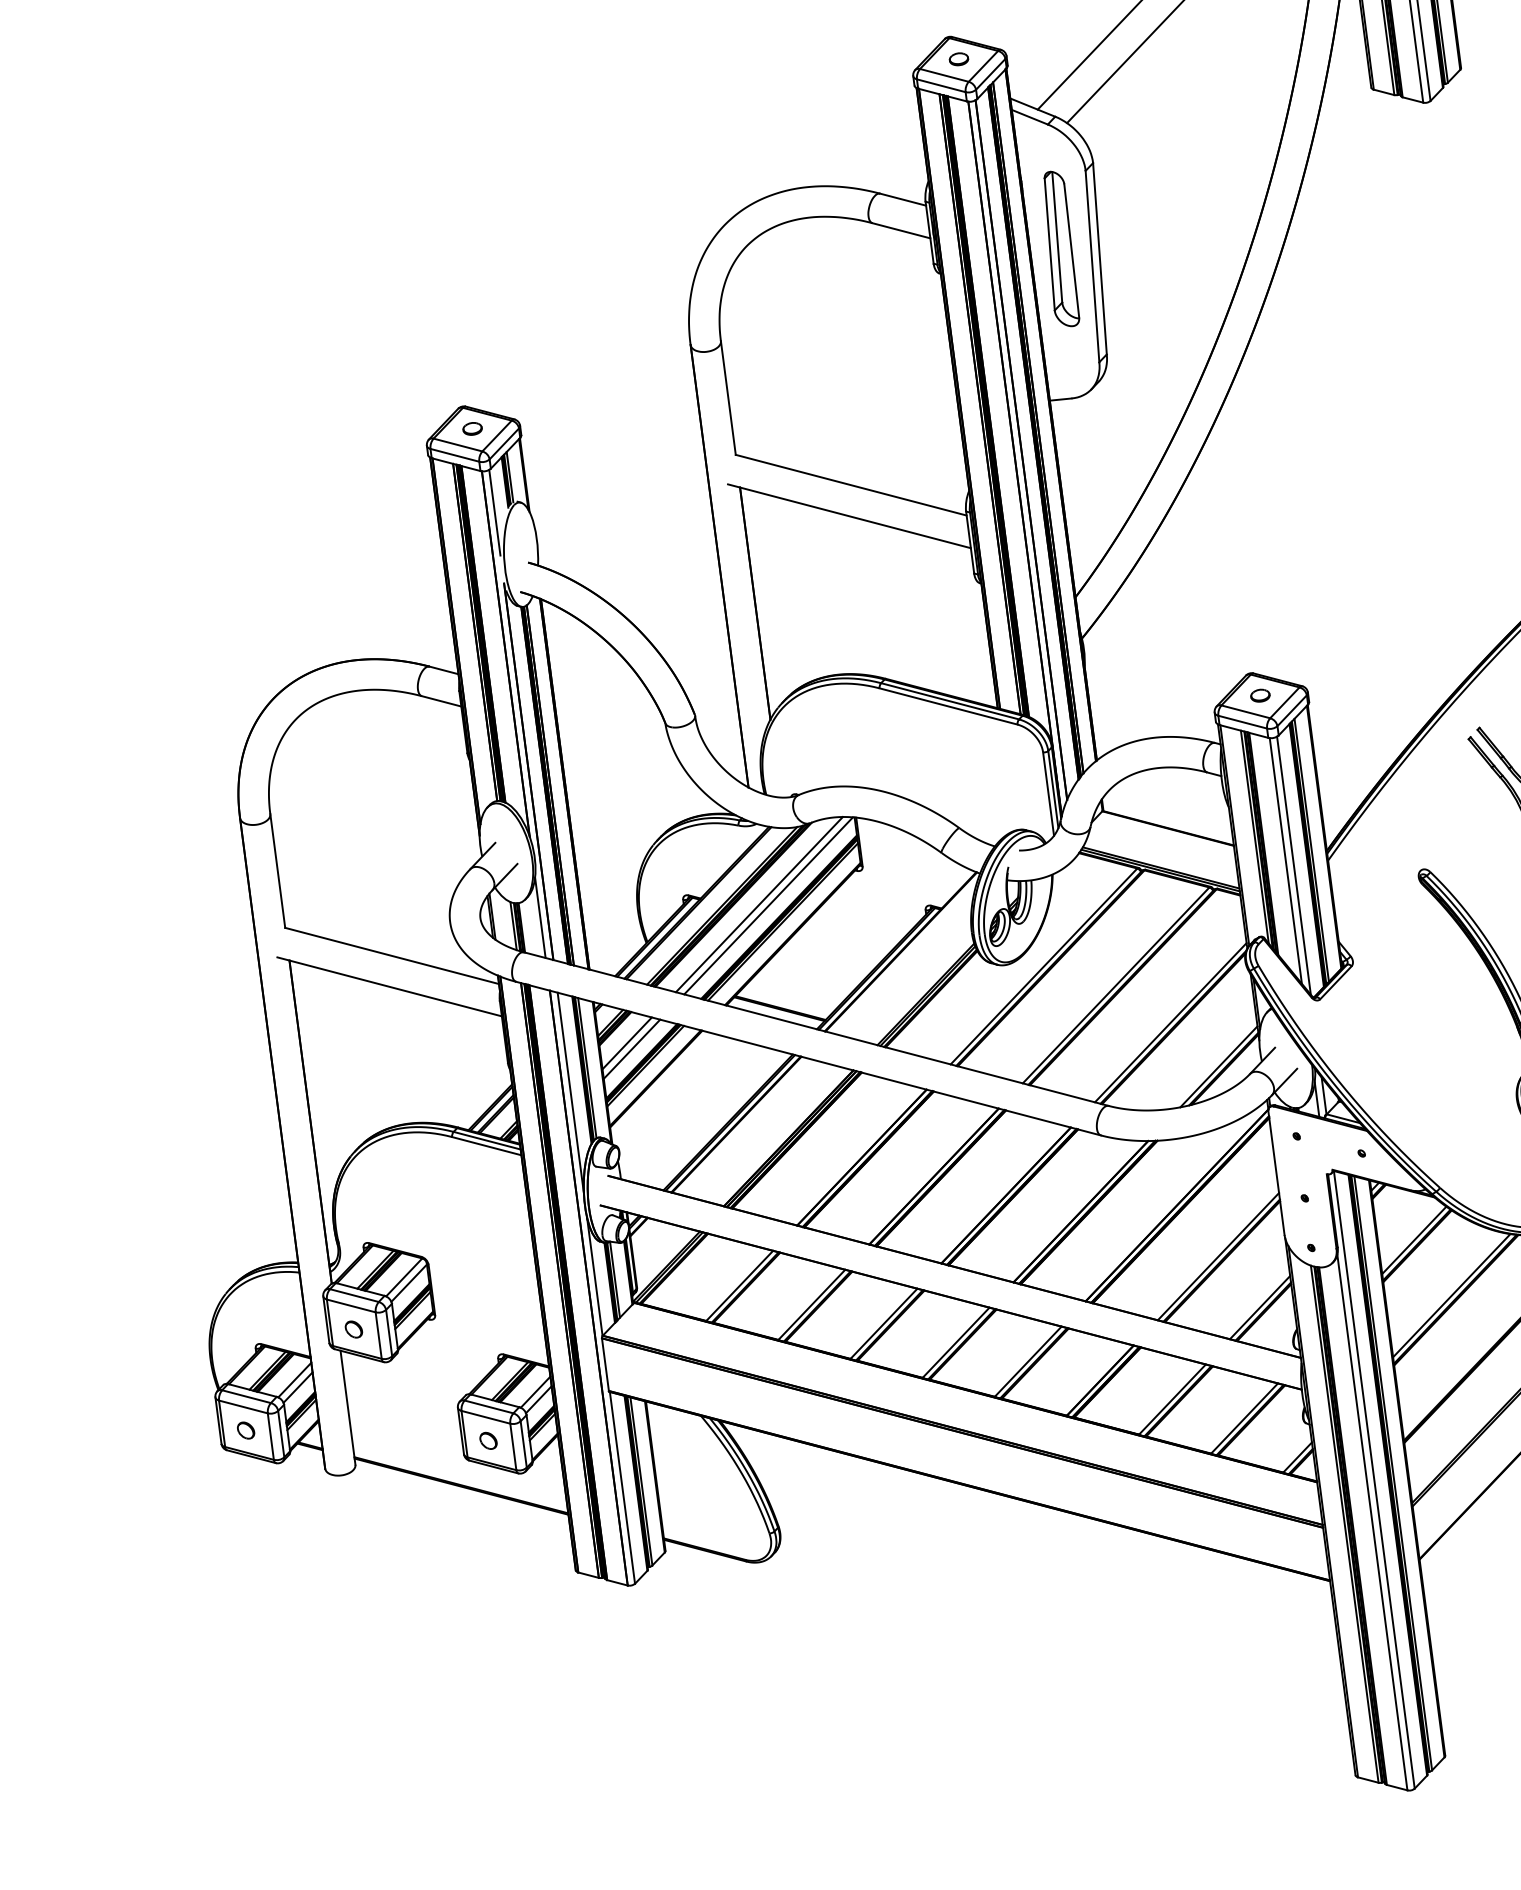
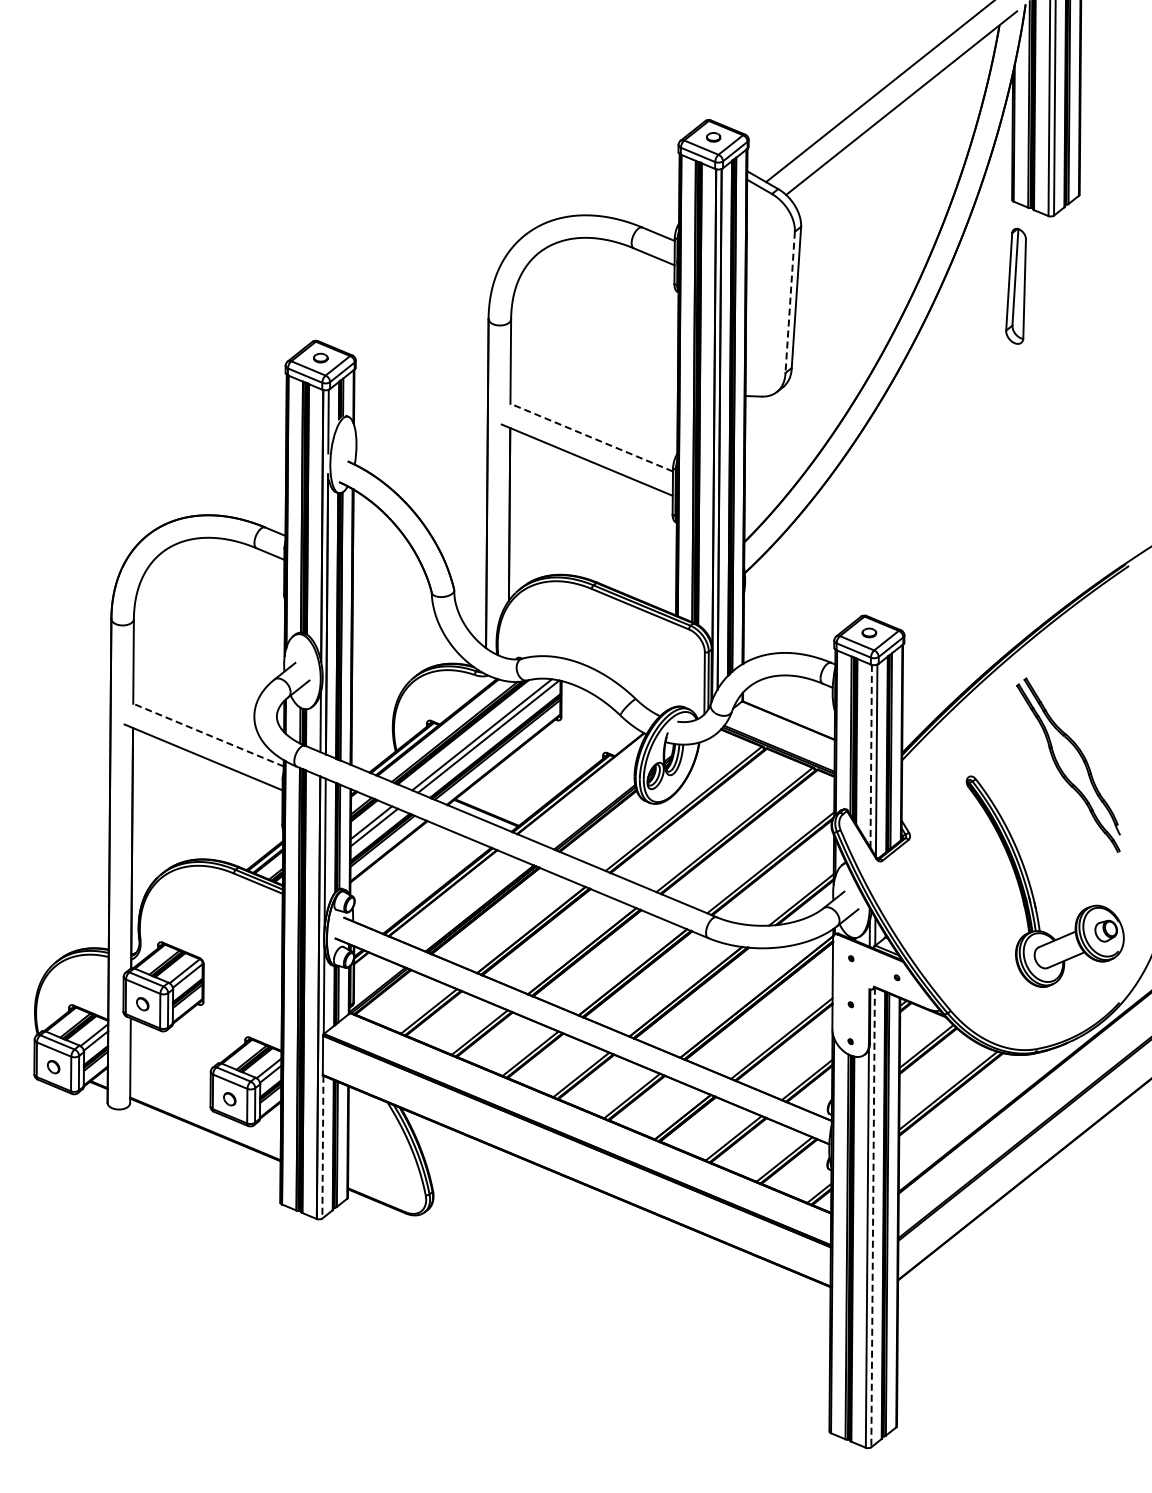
part: (1058, 248) -> (1015, 285), moved
line: (1092, 266) -> (790, 302), solid -> dashed
line: (850, 485) -> (591, 437), solid -> dashed
line: (1286, 861) -> (871, 756), solid -> dashed
line: (392, 956) -> (208, 735), solid -> dashed
line: (1374, 1479) -> (873, 1217), solid -> dashed
line: (621, 1488) -> (322, 1147), solid -> dashed

